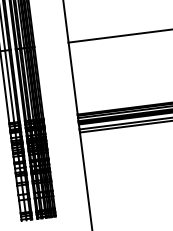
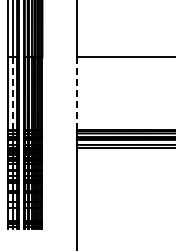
line: (72, 78) -> (76, 93), solid -> dashed
line: (9, 87) -> (12, 94), solid -> dashed

